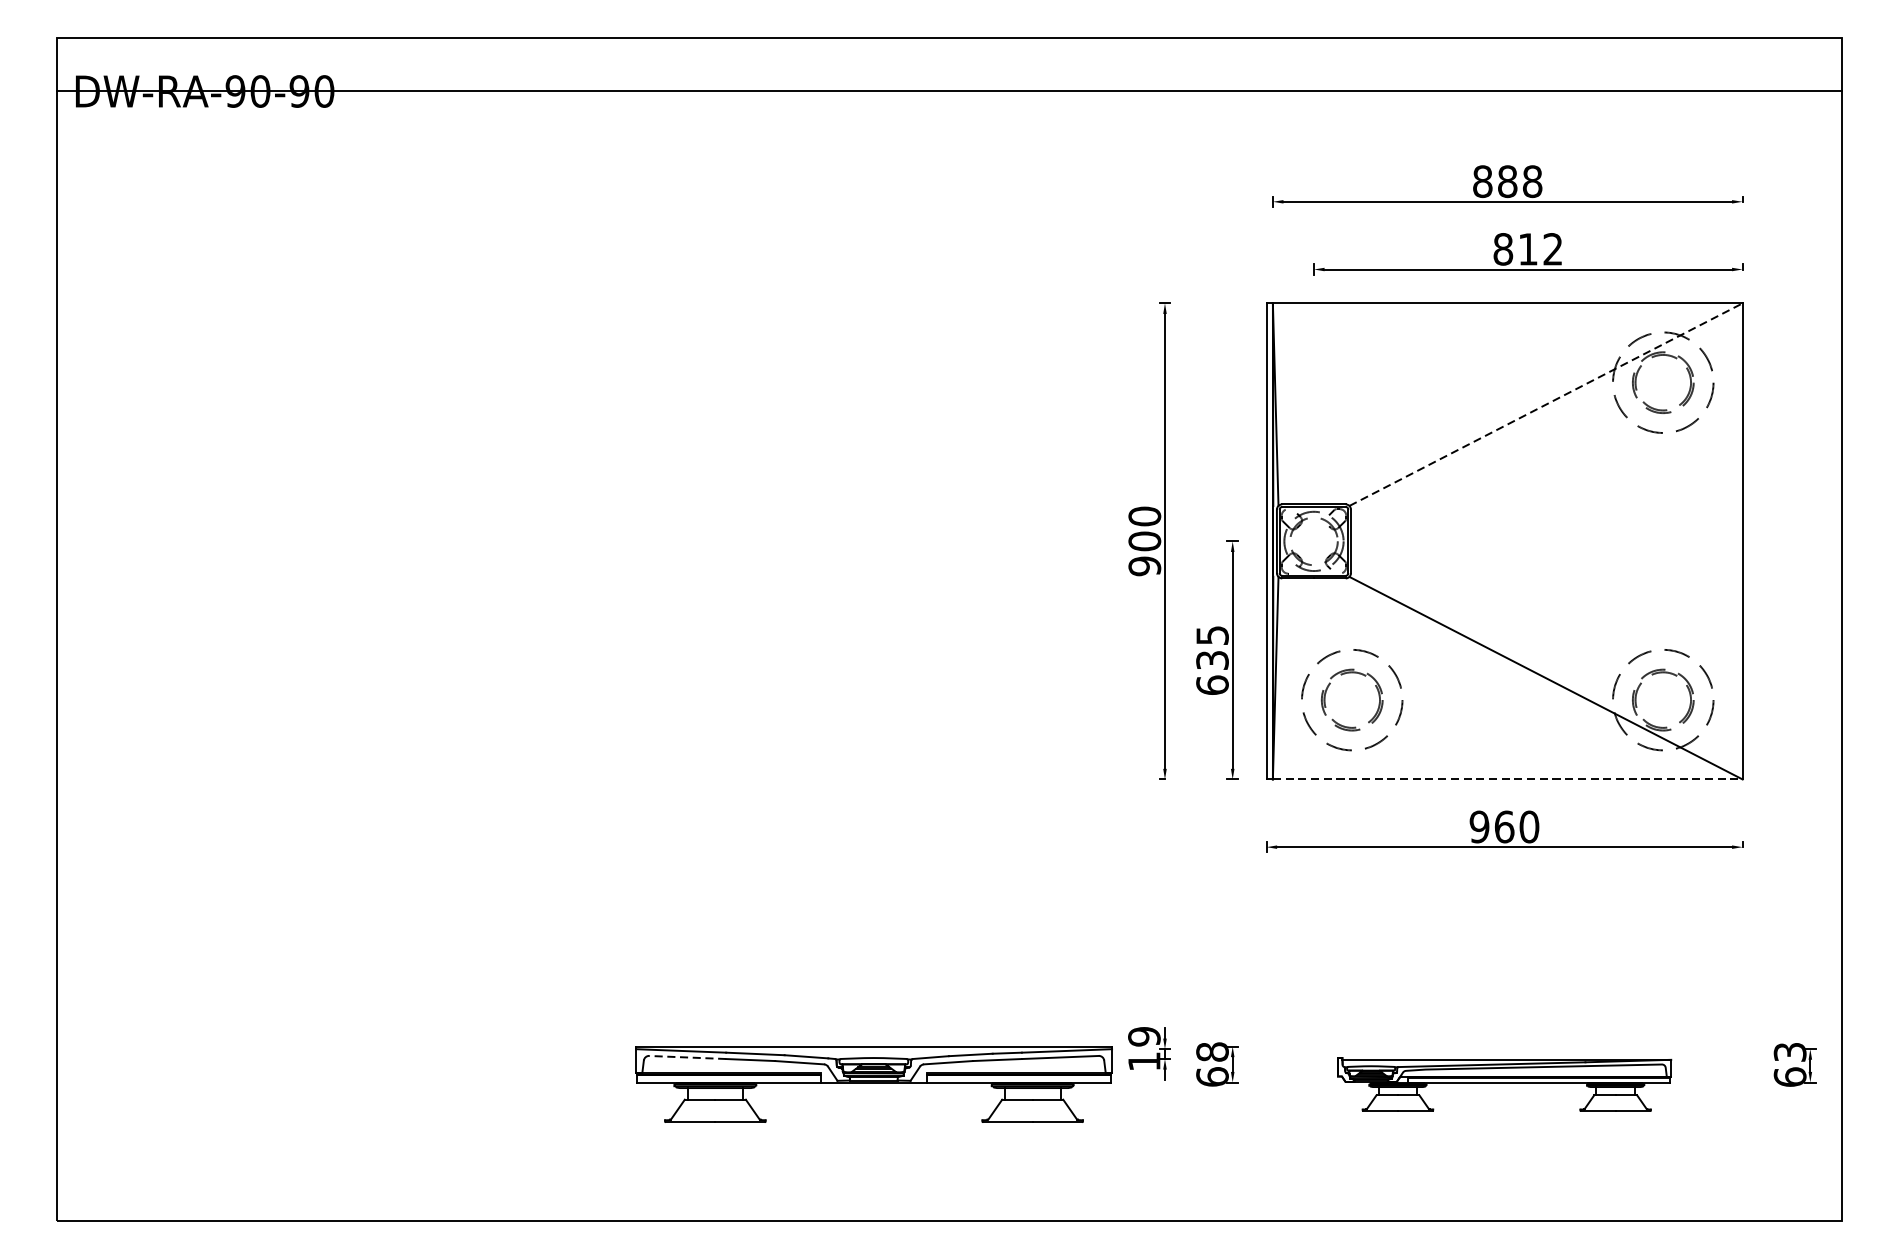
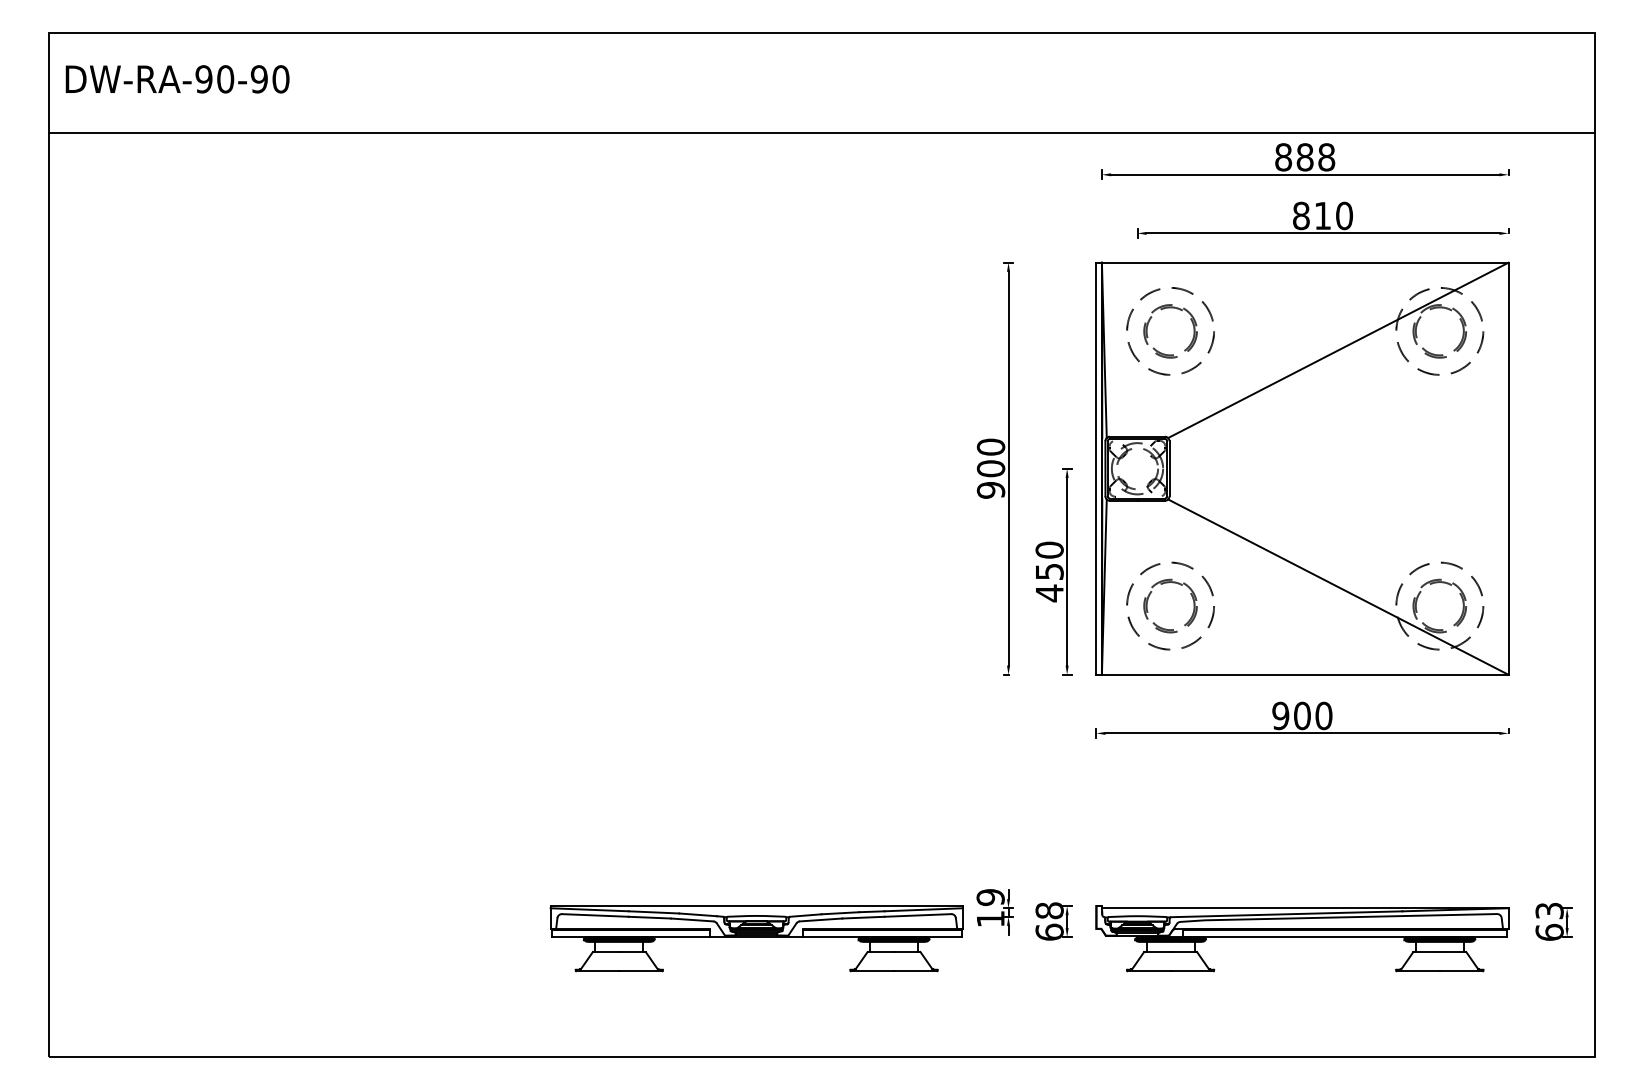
line: (948, 90) -> (821, 133), moved
text: (1553, 248) -> (1344, 215), 812 -> 810
part: (1333, 401) -> (1154, 347), added
line: (1546, 404) -> (1338, 350), dashed -> solid
text: (1212, 660) -> (1049, 571), 635 -> 450
line: (1508, 779) -> (1305, 674), dashed -> solid
text: (1504, 826) -> (1302, 715), 960 -> 900
line: (686, 1057) -> (594, 915), dashed -> solid
part: (1504, 1084) -> (1302, 938), size x1.43

